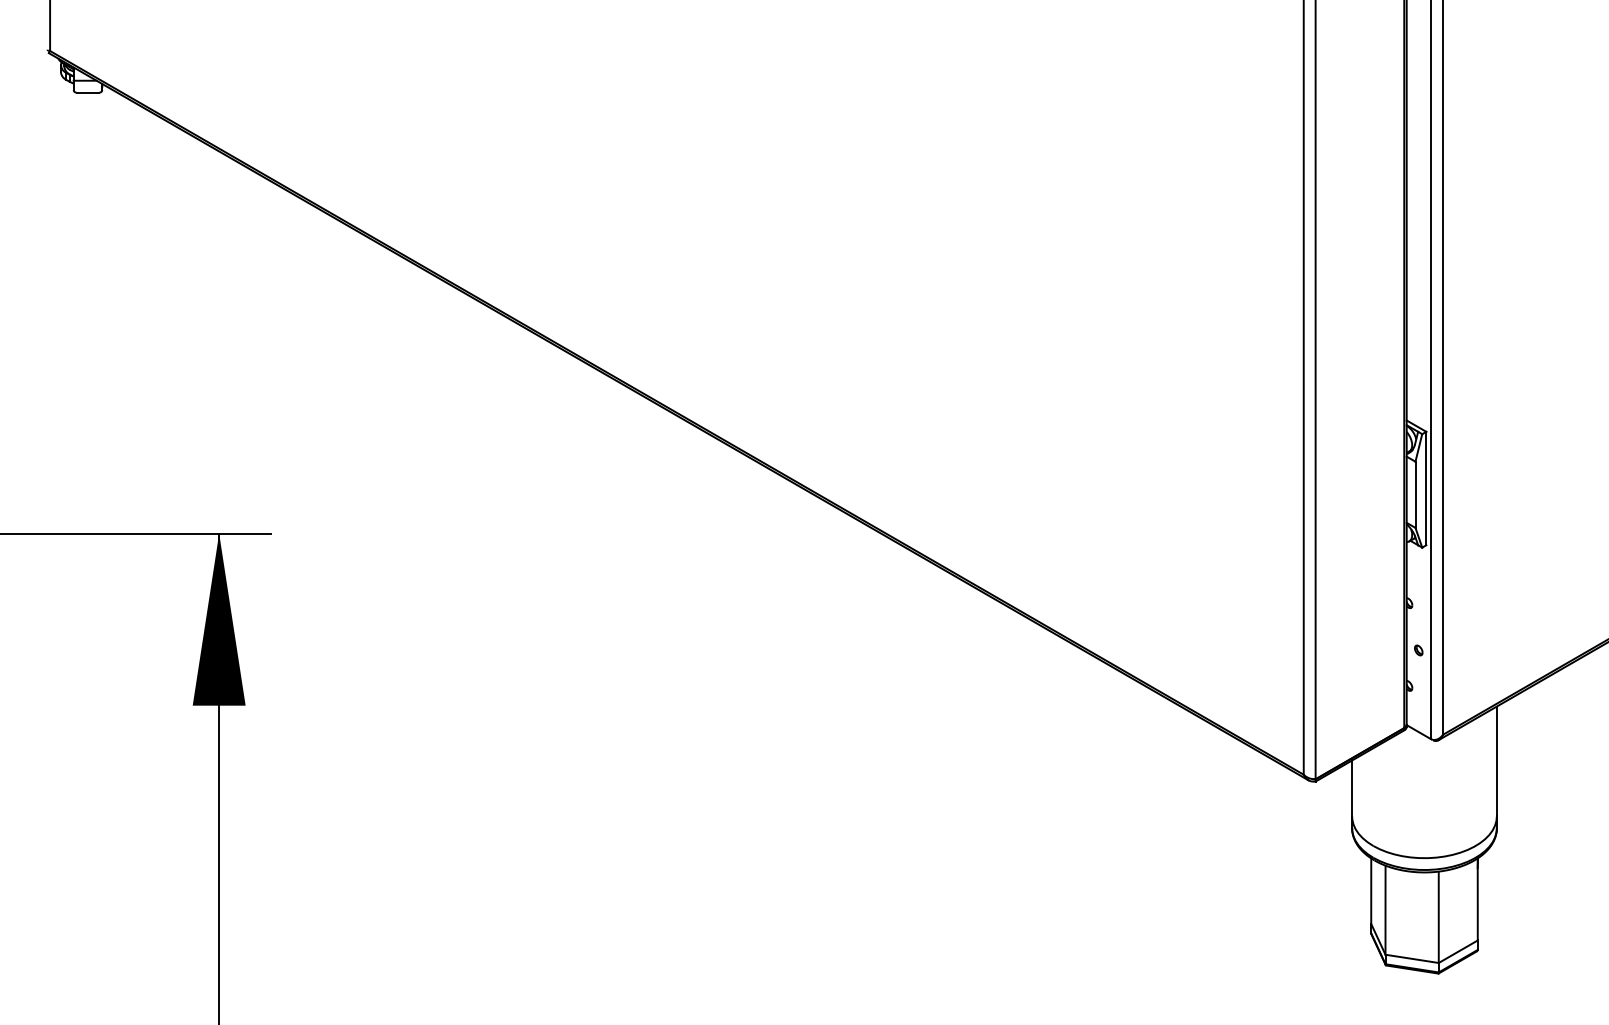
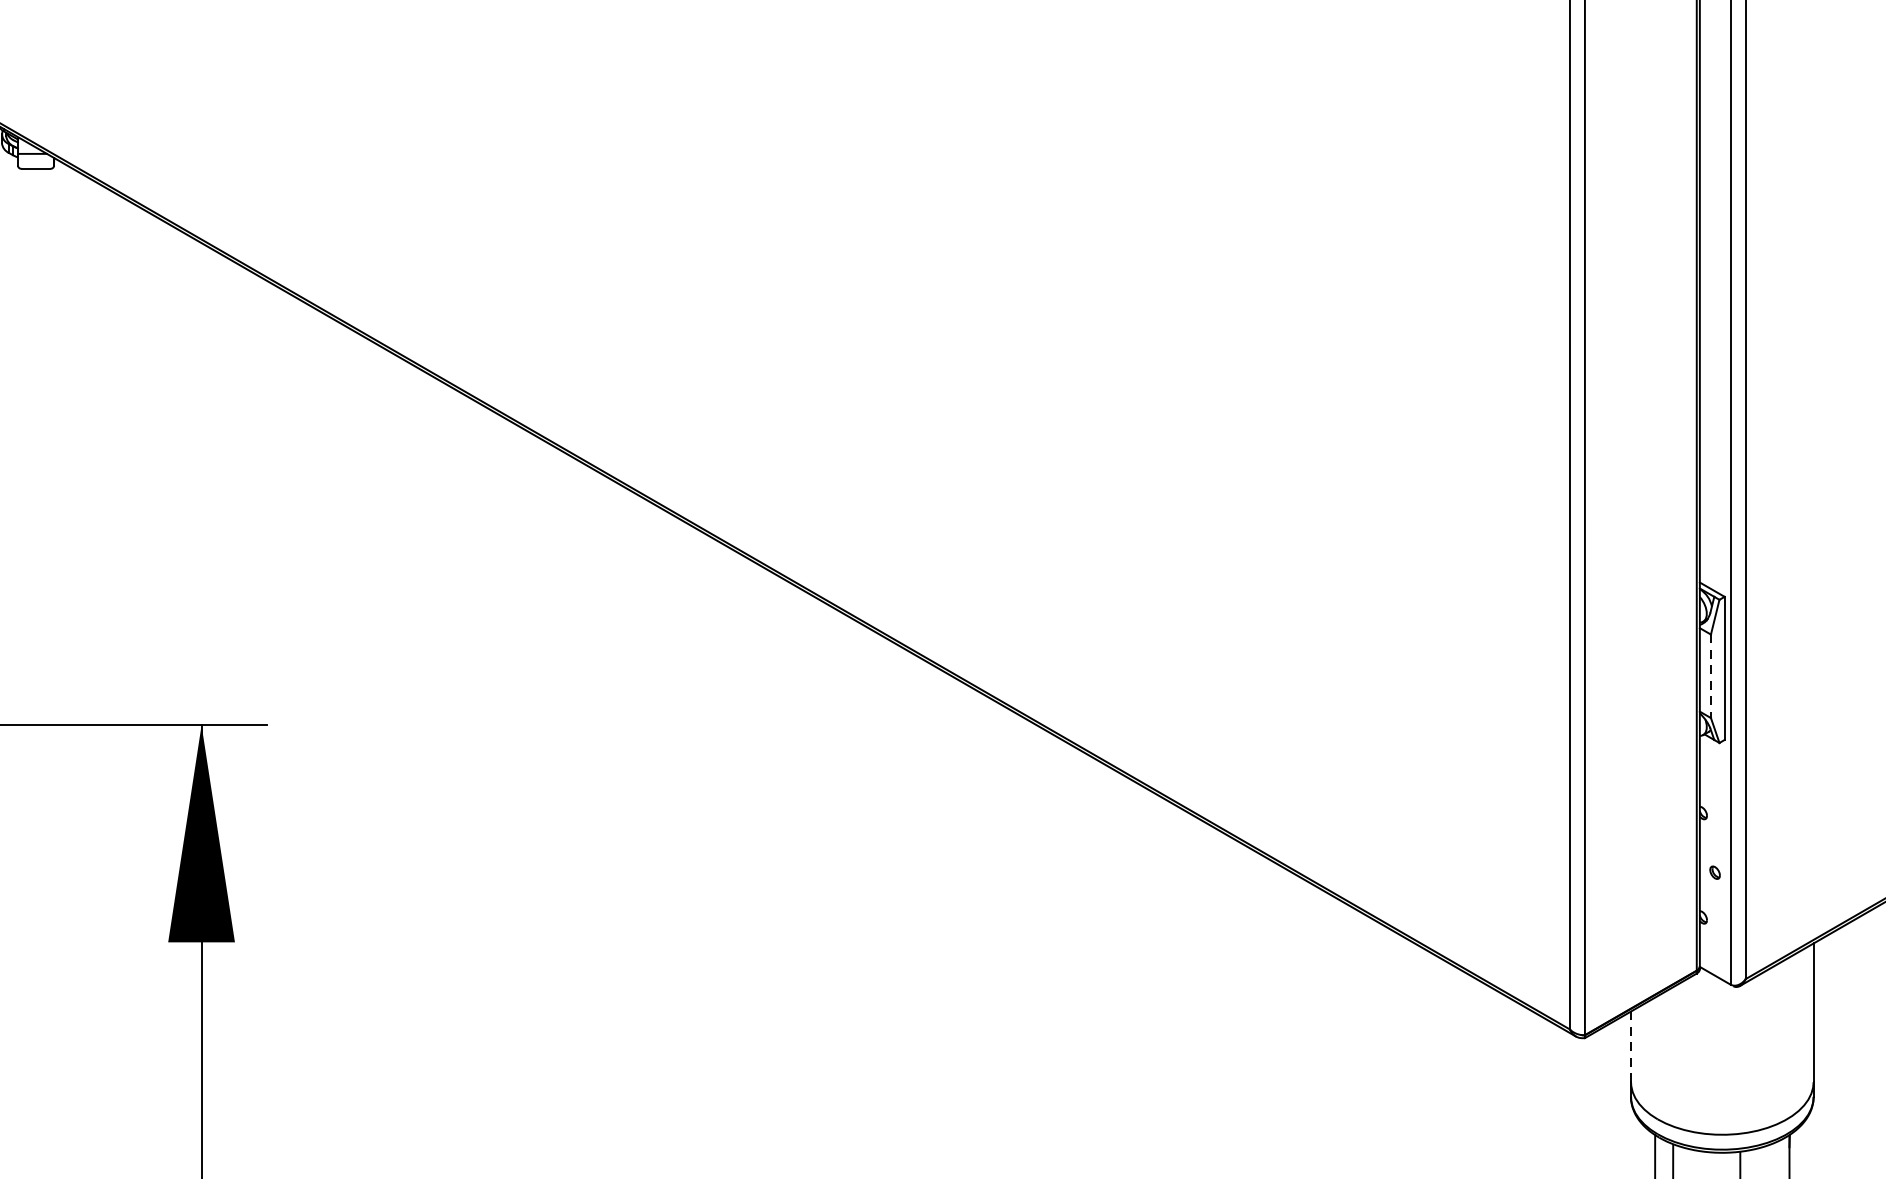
line: (1415, 495) -> (1710, 677), solid -> dashed
line: (1352, 788) -> (1631, 1046), solid -> dashed

